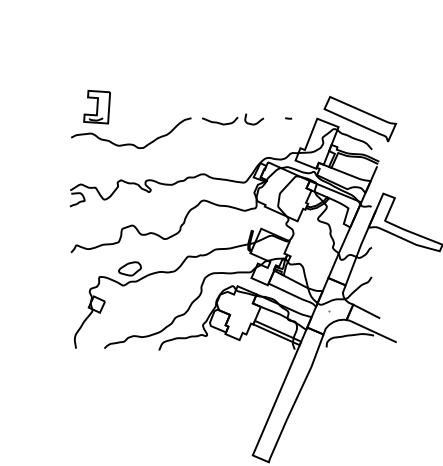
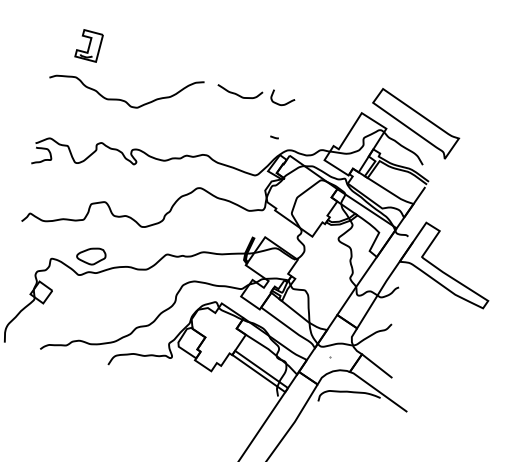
part: (96, 107) -> (88, 45), size x0.7
line: (288, 118) -> (274, 137), moved

